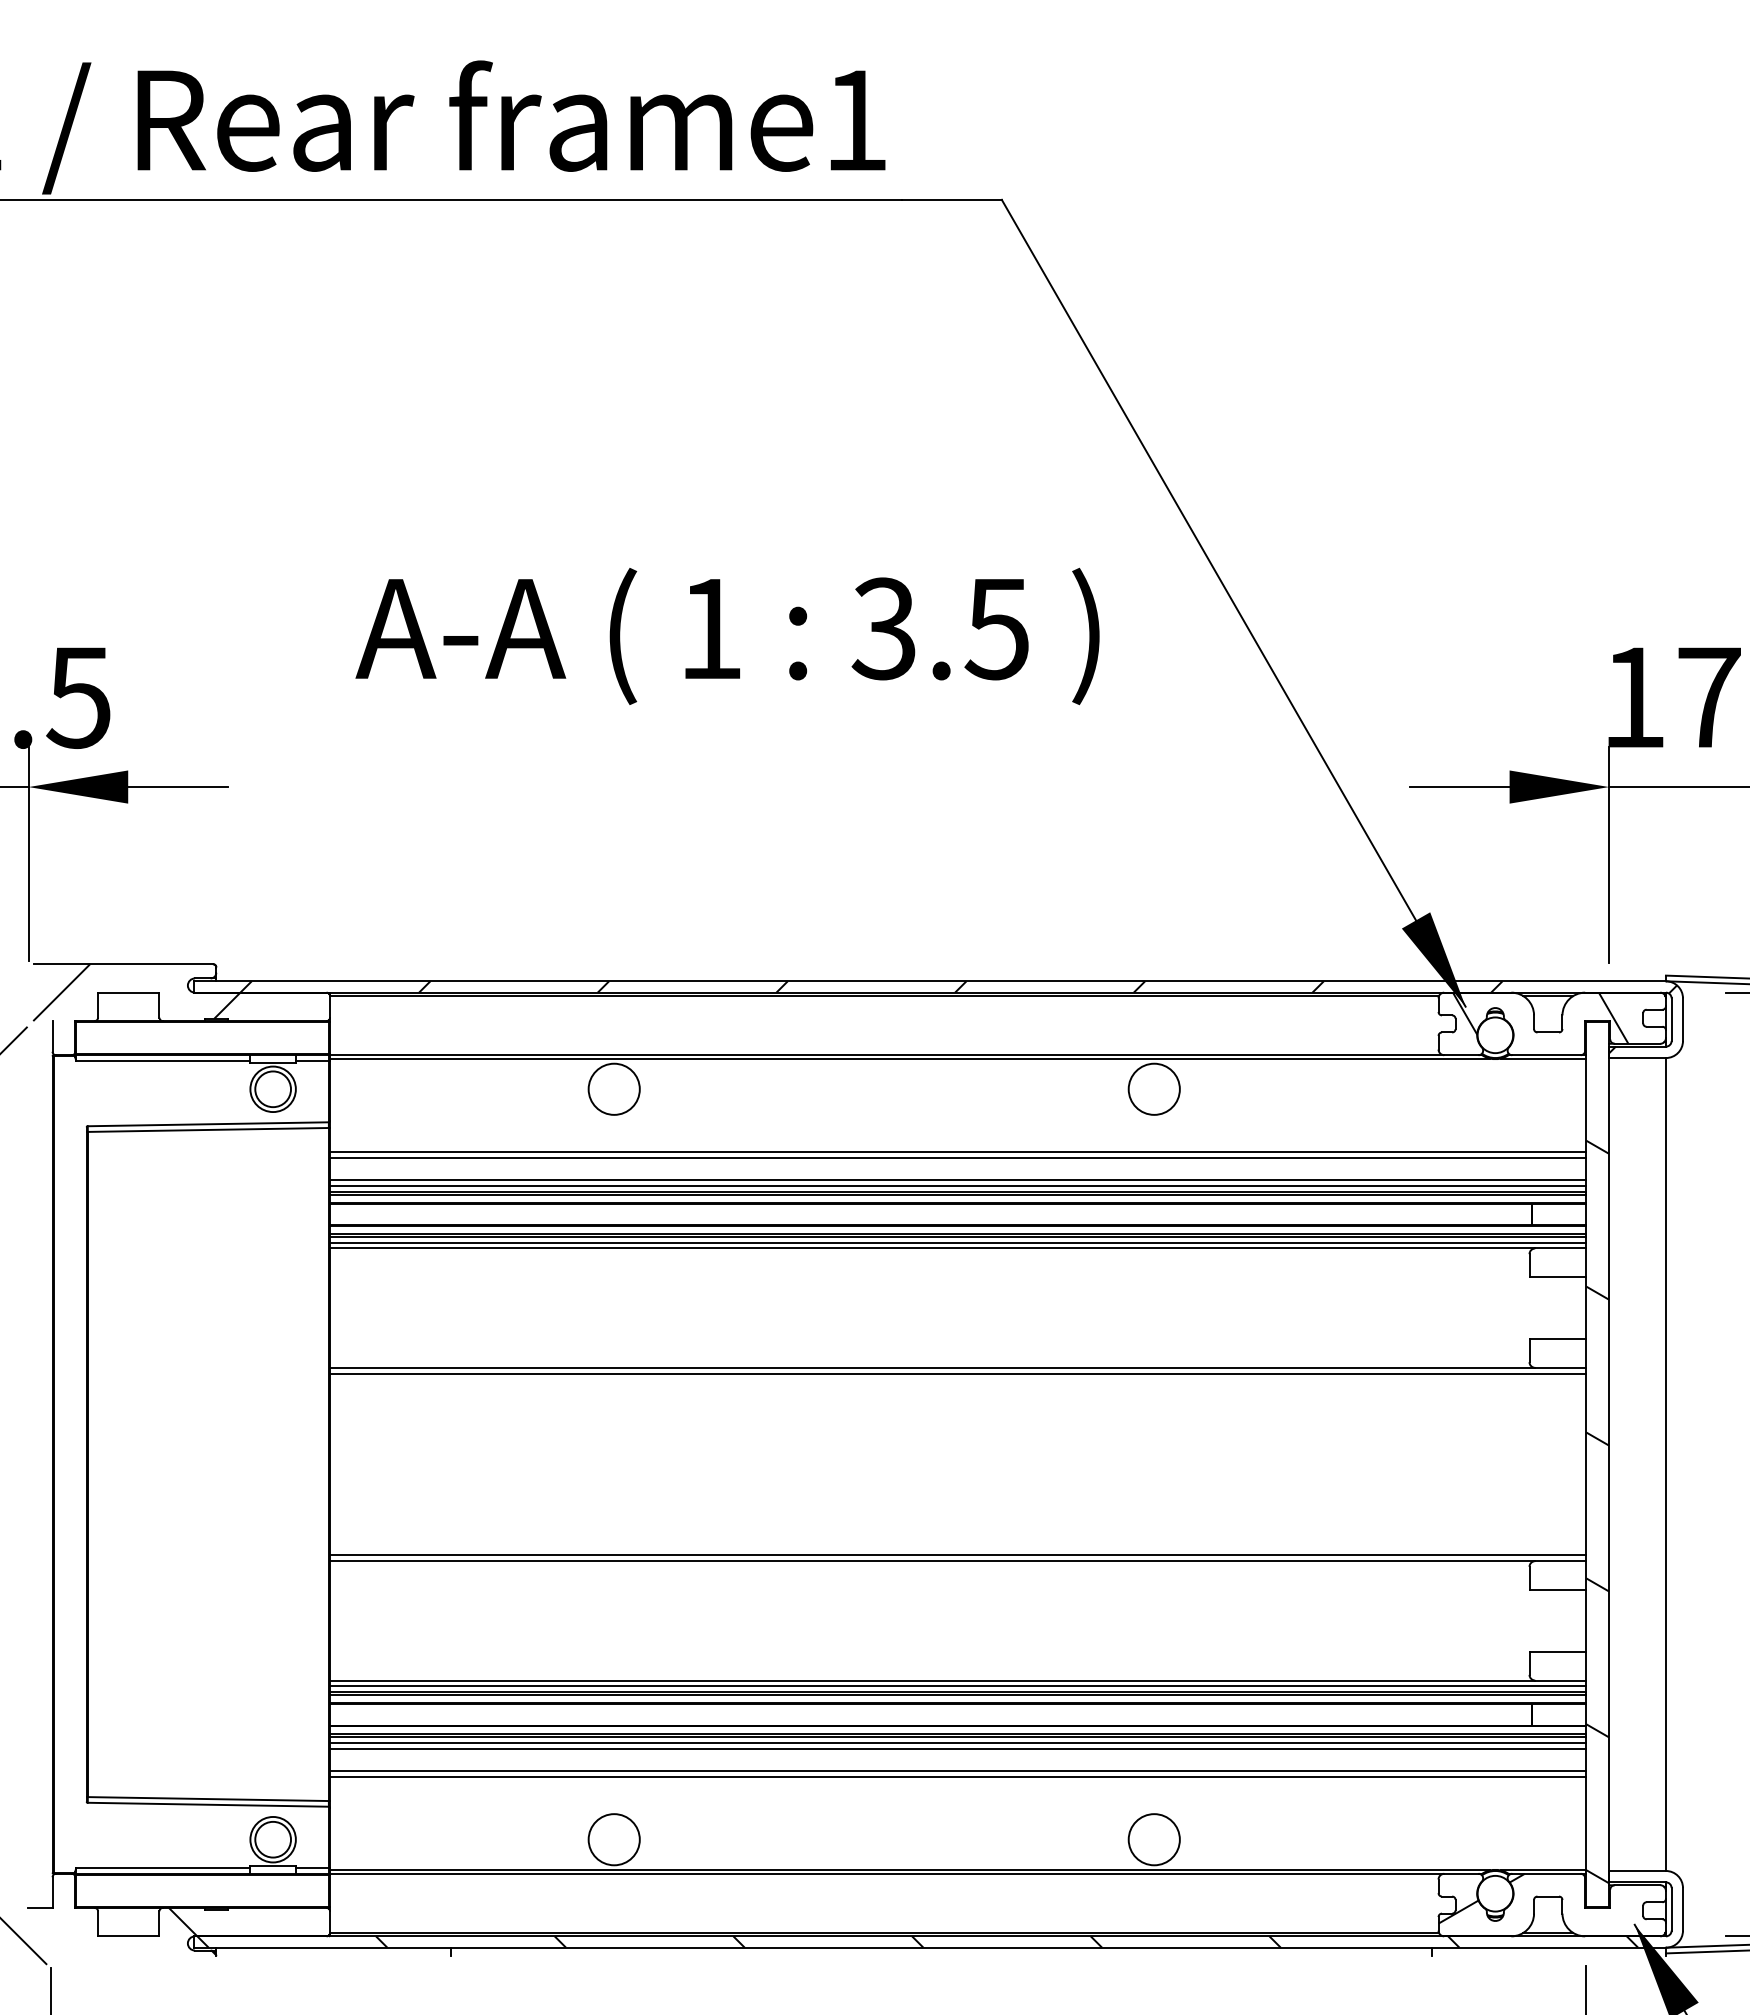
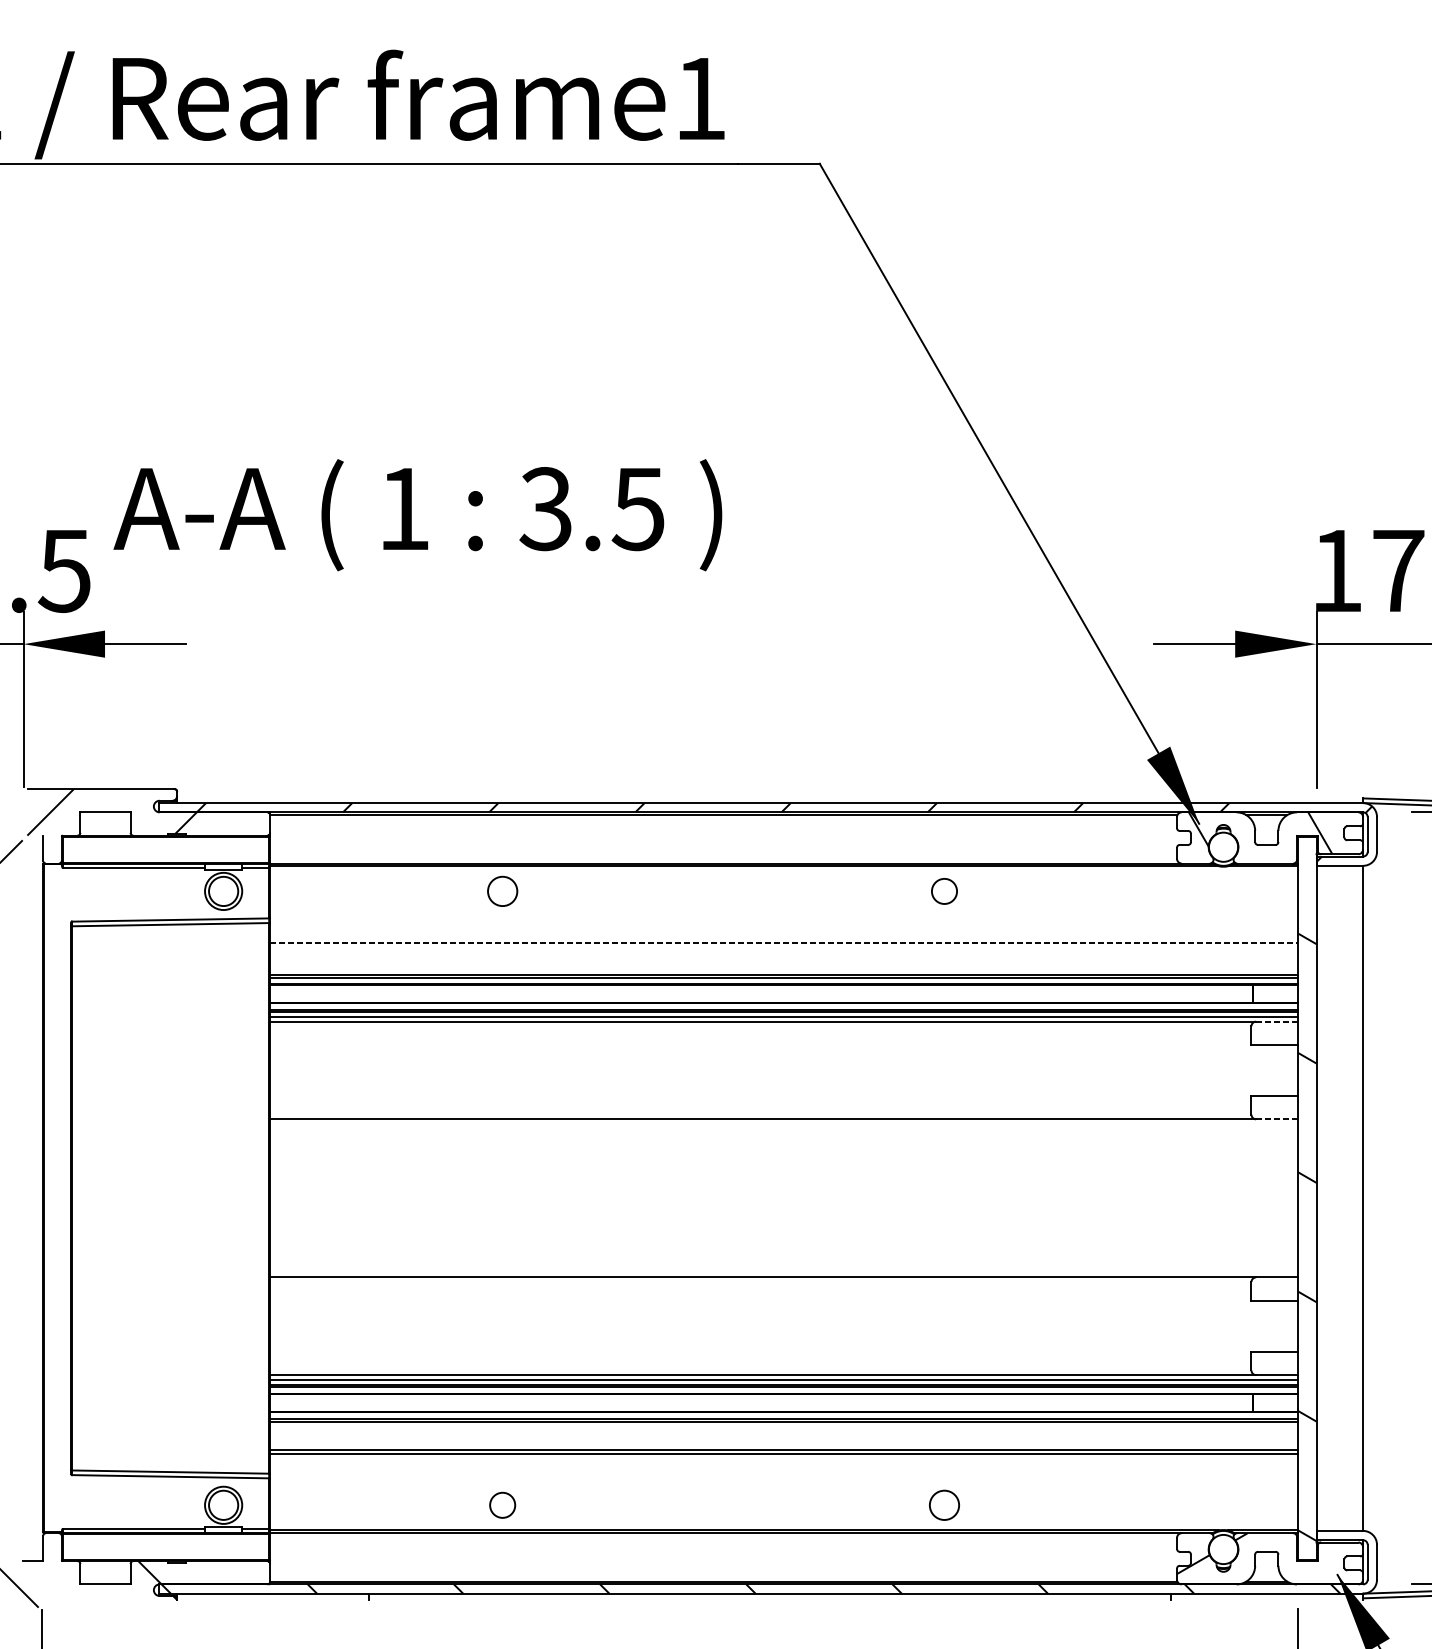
text: (727, 636) -> (417, 515), moved
circle: (613, 1088) -> (502, 890), size x0.7
circle: (1153, 1088) -> (943, 890), size x0.6
line: (958, 1151) -> (784, 942), solid -> dashed
line: (958, 1157) -> (784, 947), removed
line: (958, 1180) -> (784, 966), removed
line: (958, 1185) -> (784, 970), removed
line: (1560, 1248) -> (1276, 1021), solid -> dashed
line: (1560, 1367) -> (1276, 1119), solid -> dashed
line: (958, 1373) -> (784, 1123), removed
line: (958, 1555) -> (784, 1272), removed
line: (958, 1743) -> (784, 1426), removed
line: (958, 1748) -> (784, 1430), removed
circle: (613, 1839) -> (502, 1505), size x0.6
circle: (1153, 1839) -> (943, 1505), size x0.7

